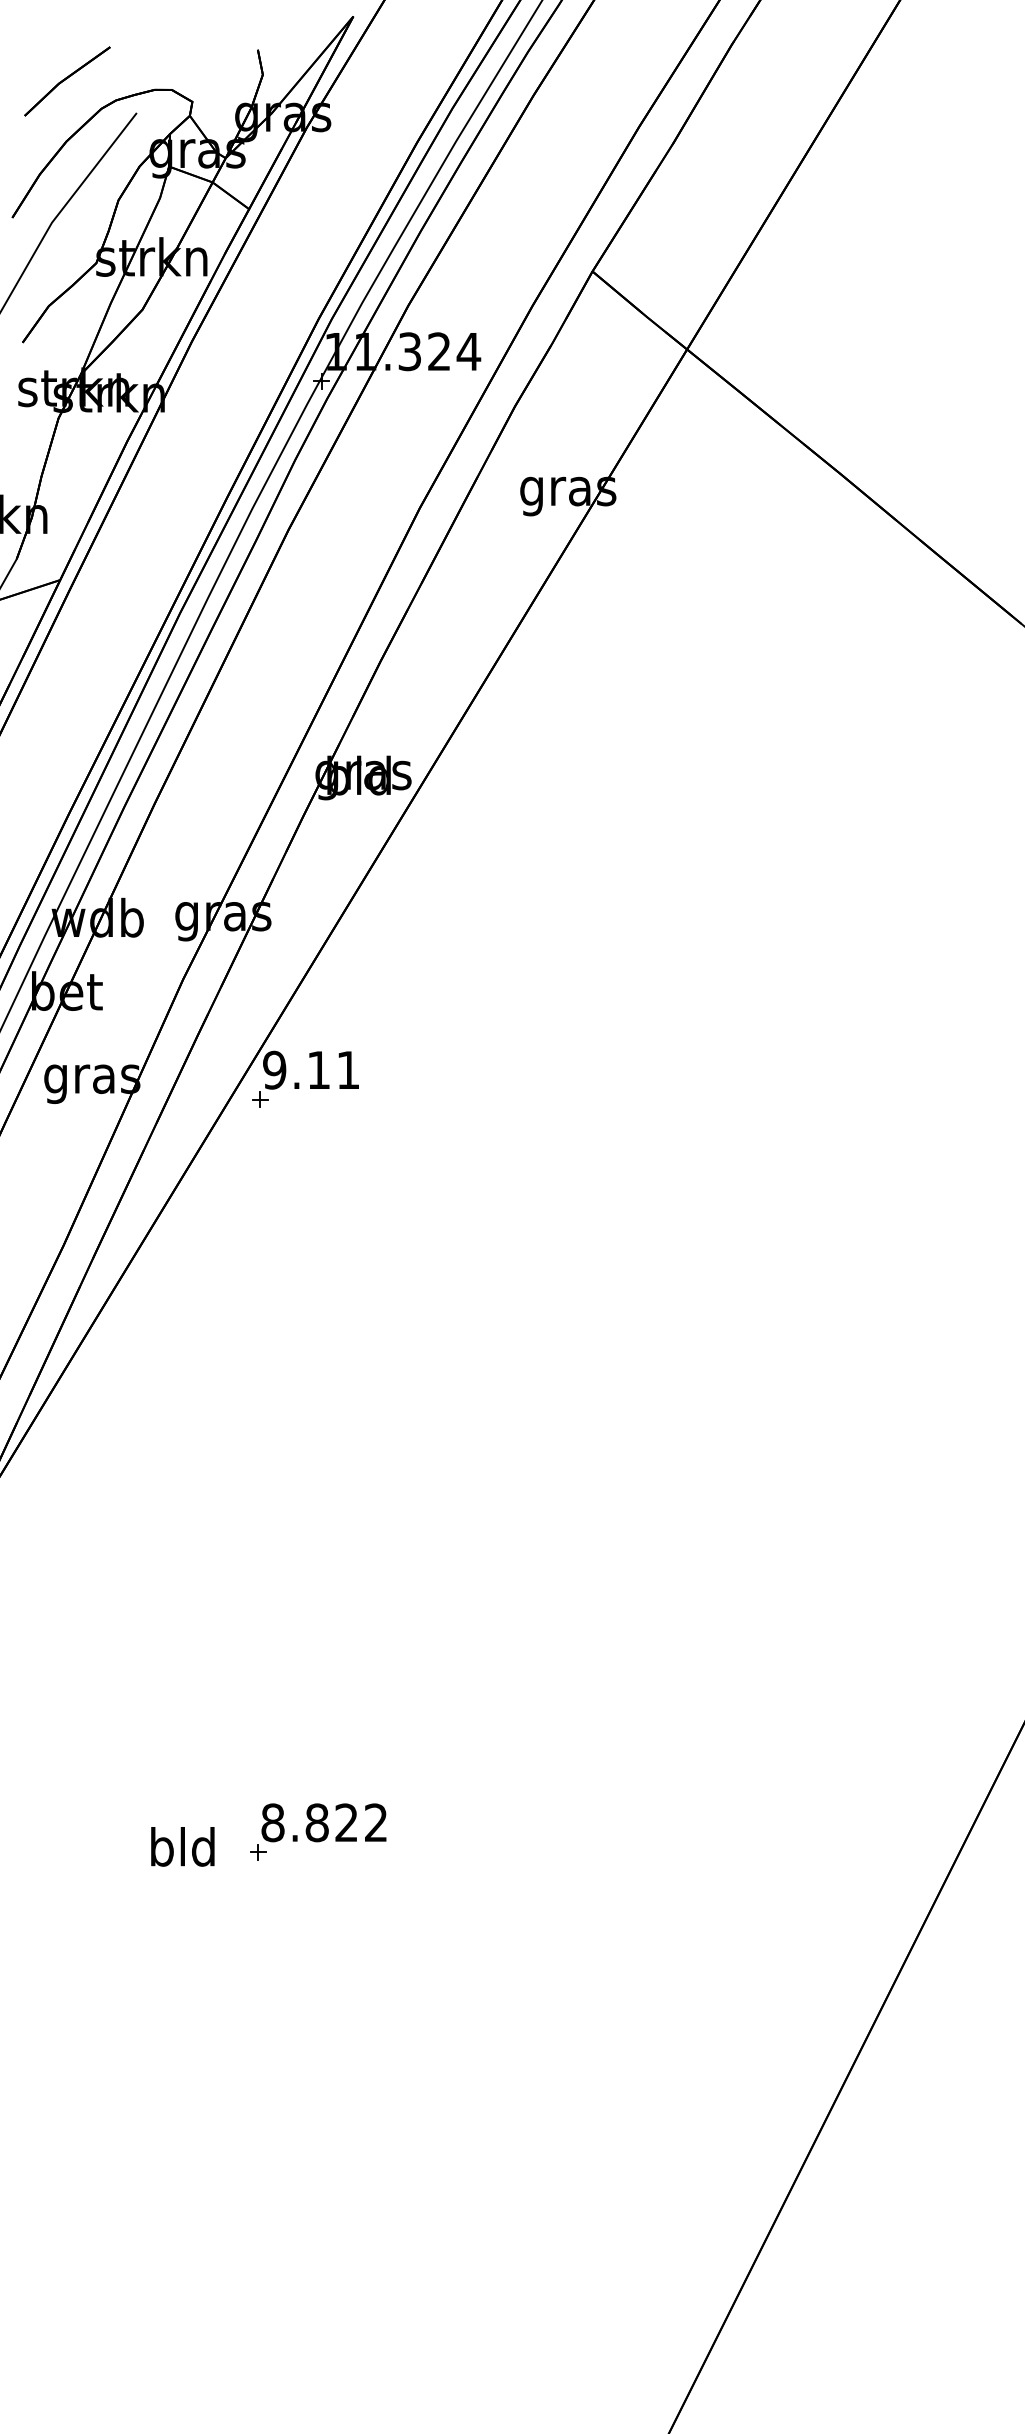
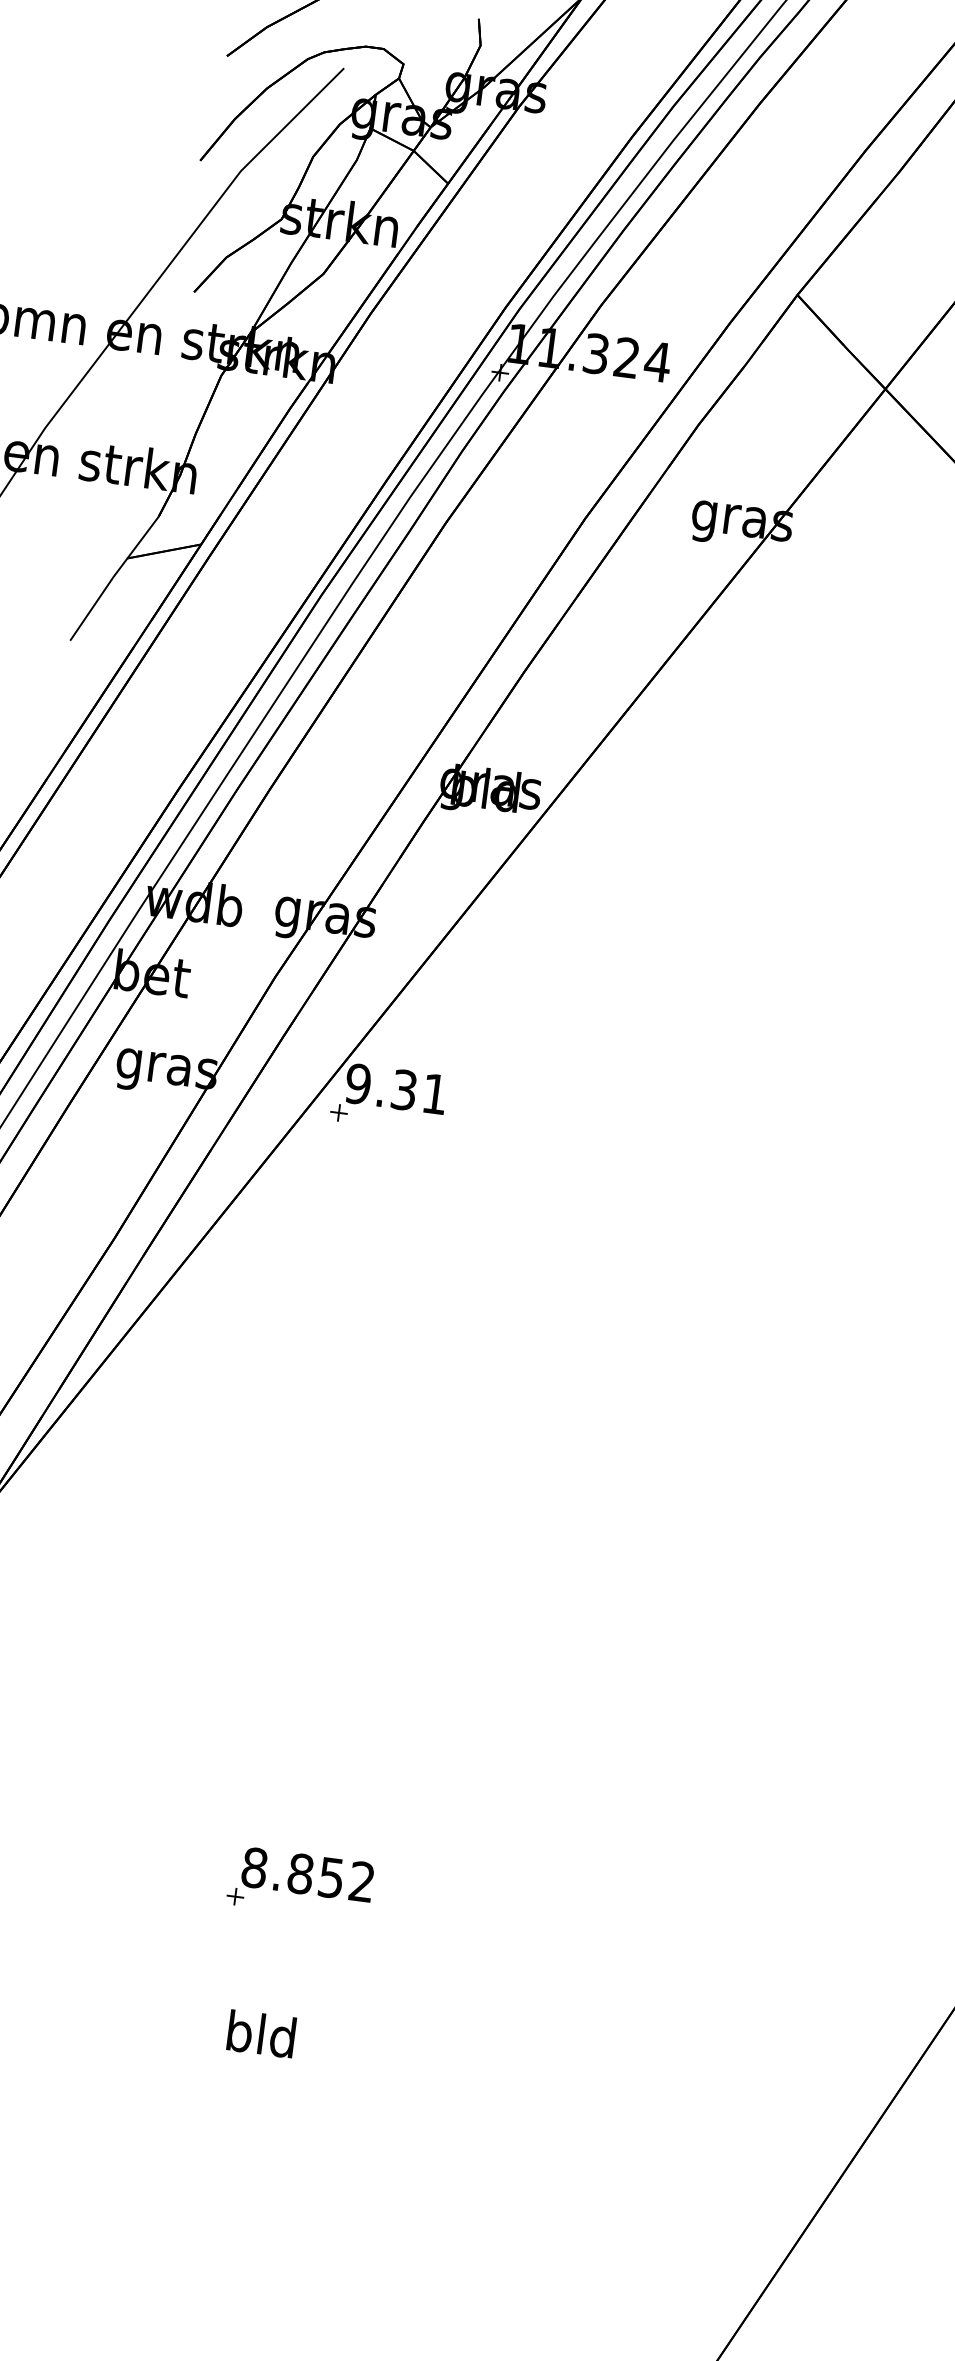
text: (318, 1069) -> (403, 1089), 9.11 -> 9.31
text: (346, 1822) -> (331, 1877), 8.822 -> 8.852
text: (182, 1846) -> (261, 2033), moved

